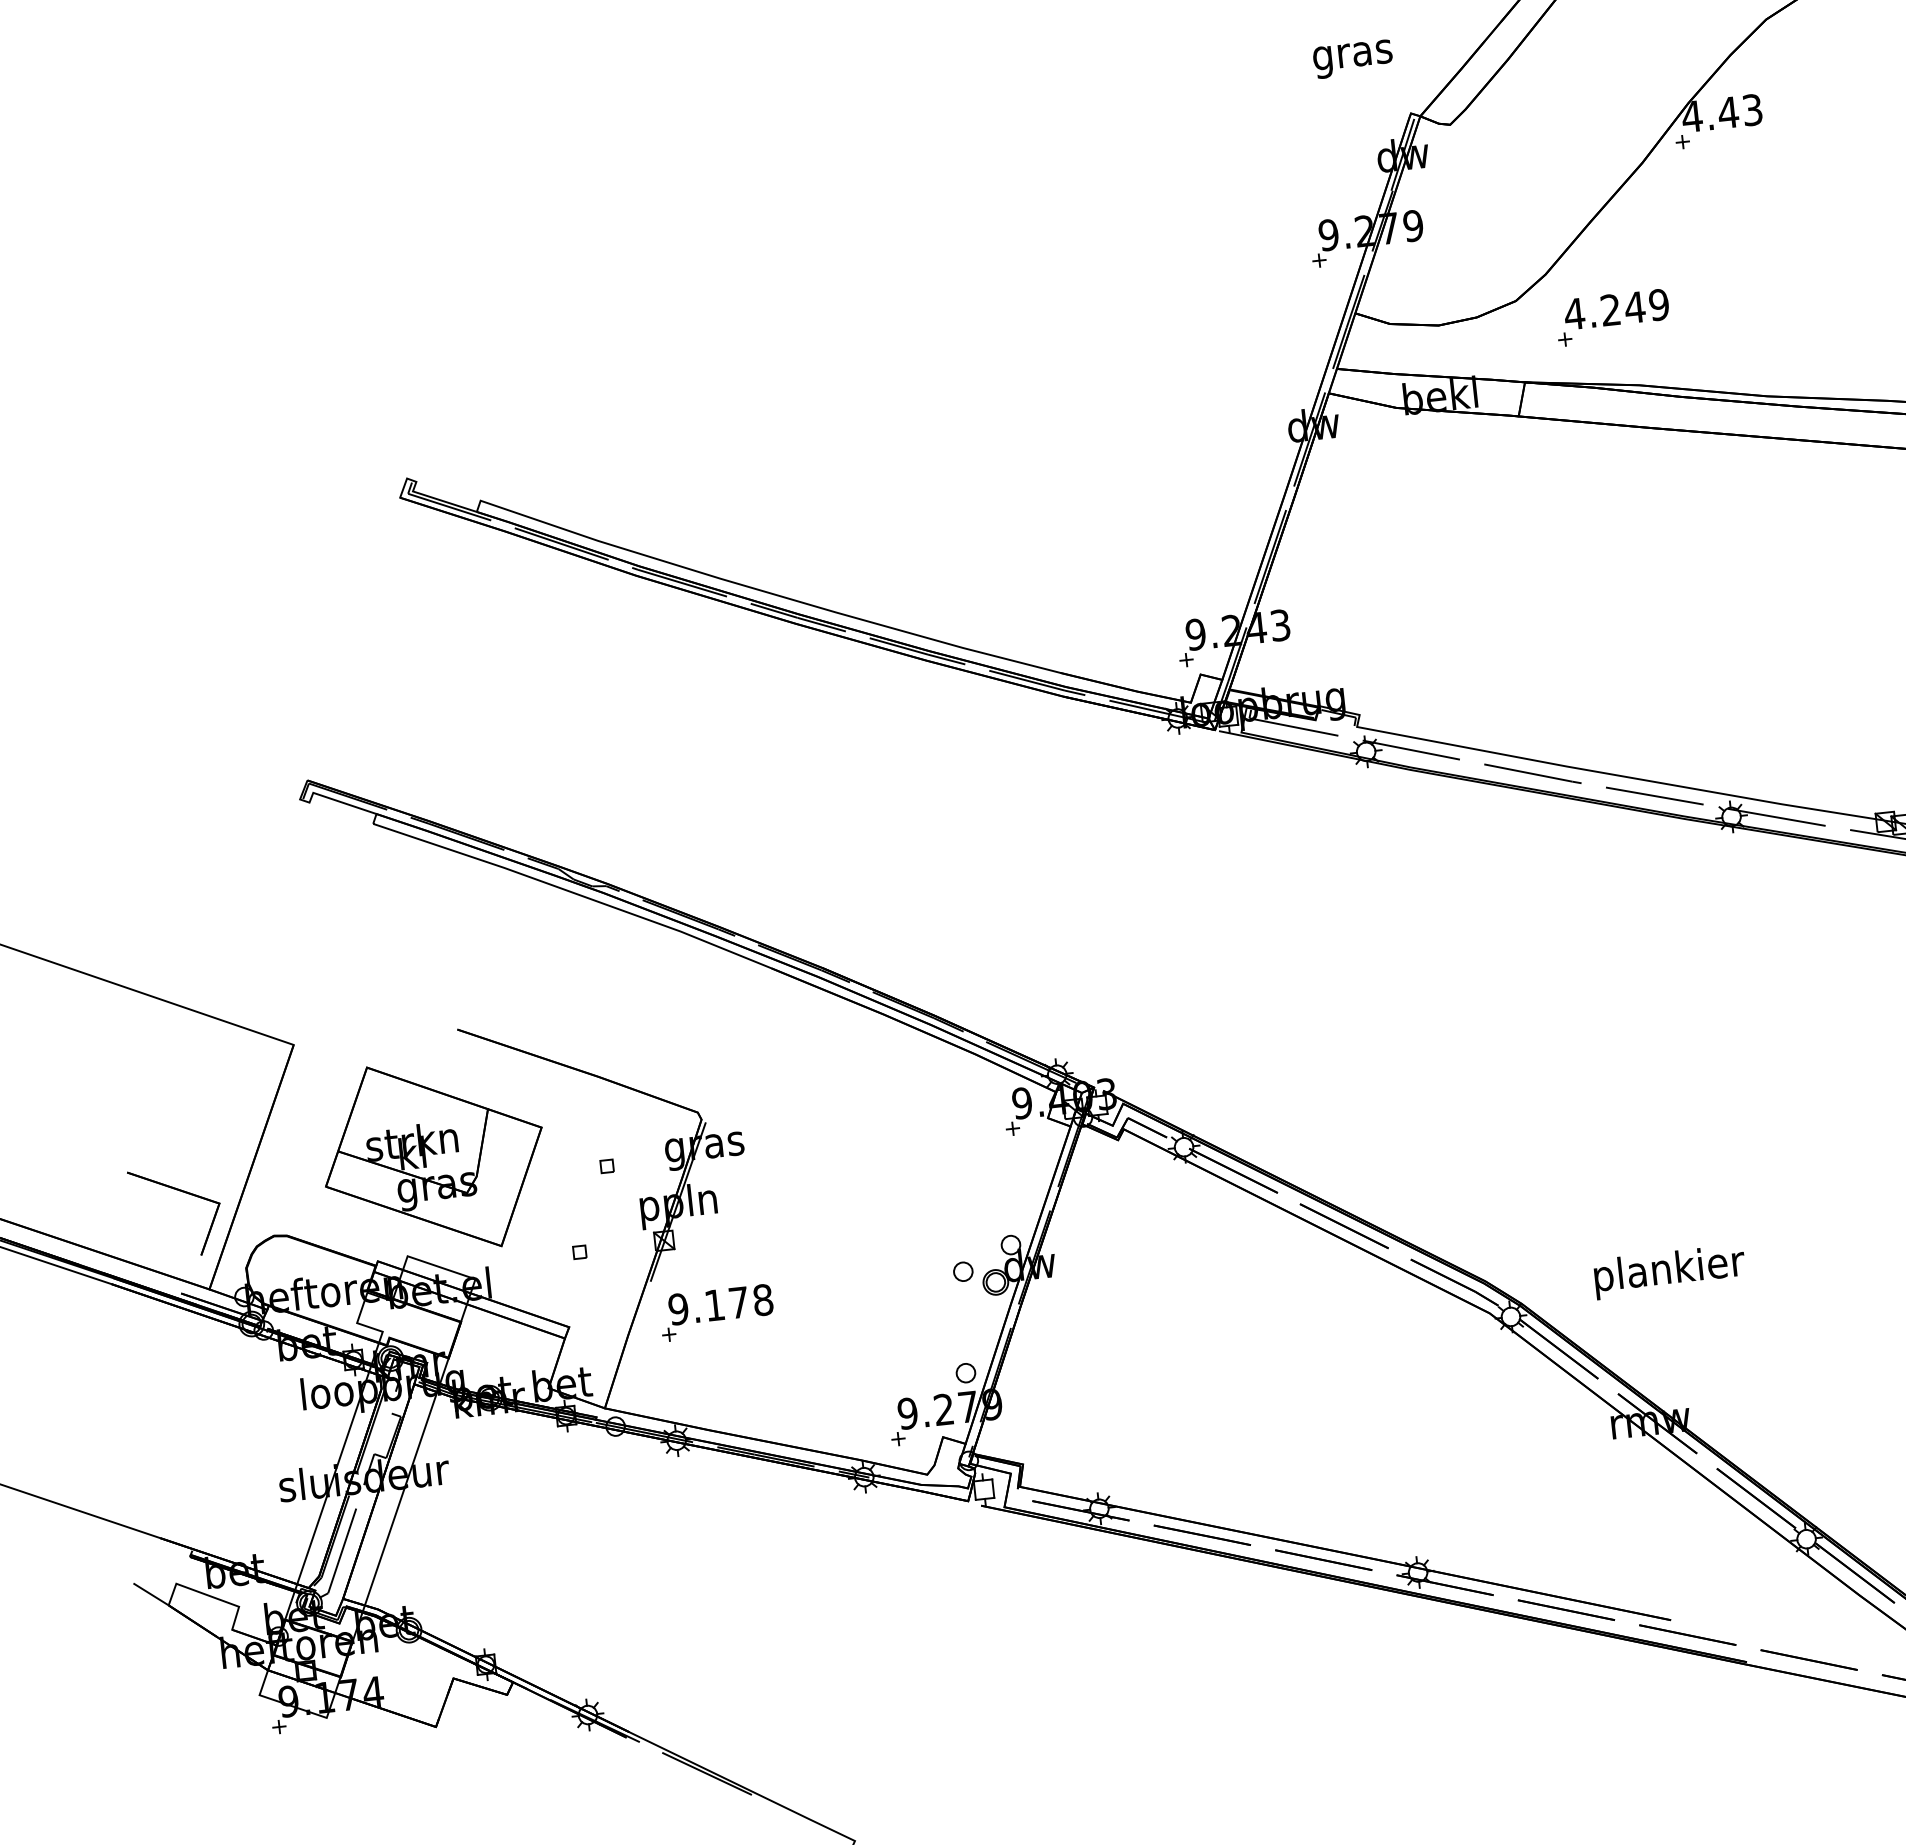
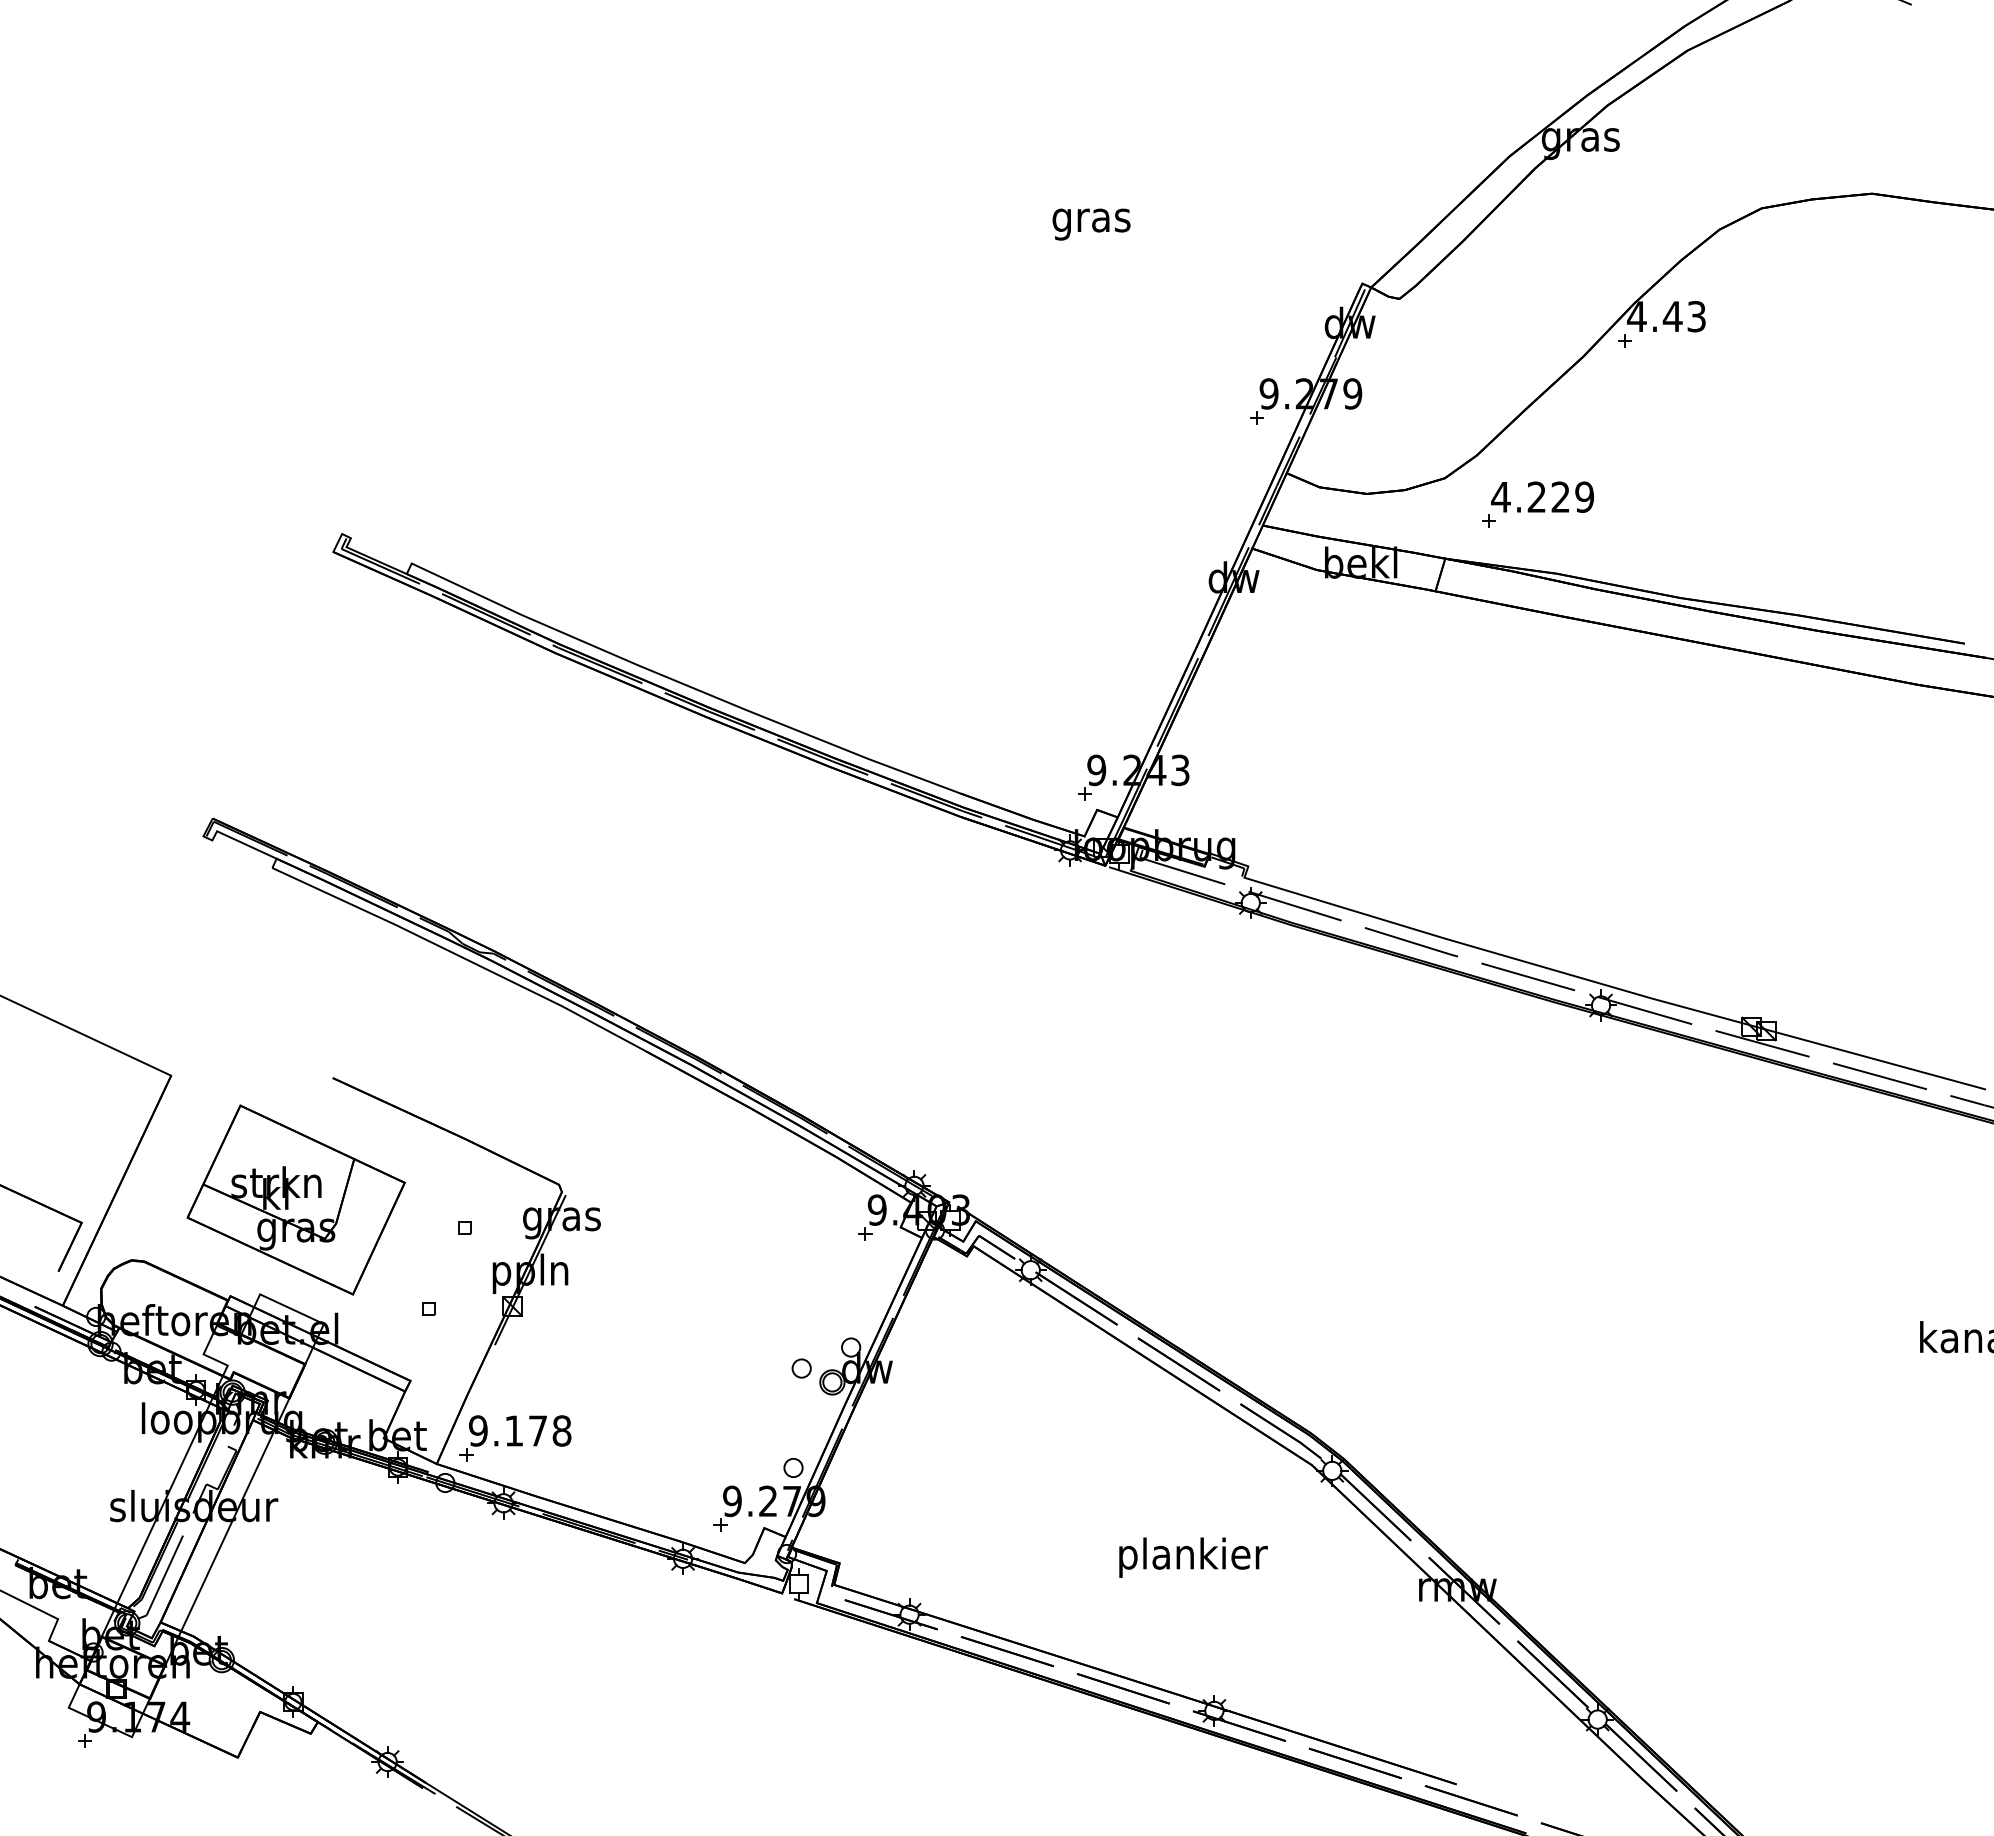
text: (1353, 59) -> (1091, 224), moved
text: (1634, 306) -> (1560, 496), 4.249 -> 4.229
text: (1669, 1271) -> (1193, 1557), moved
part: (716, 1312) -> (515, 1438), moved

